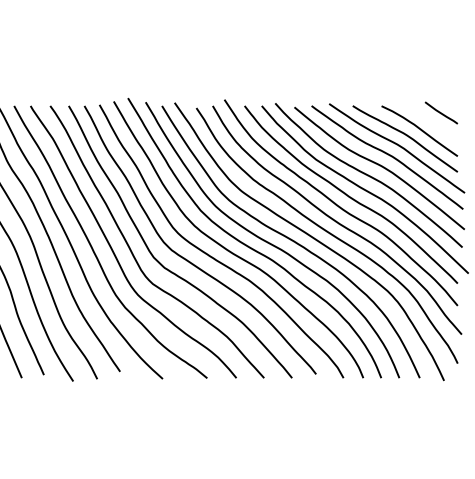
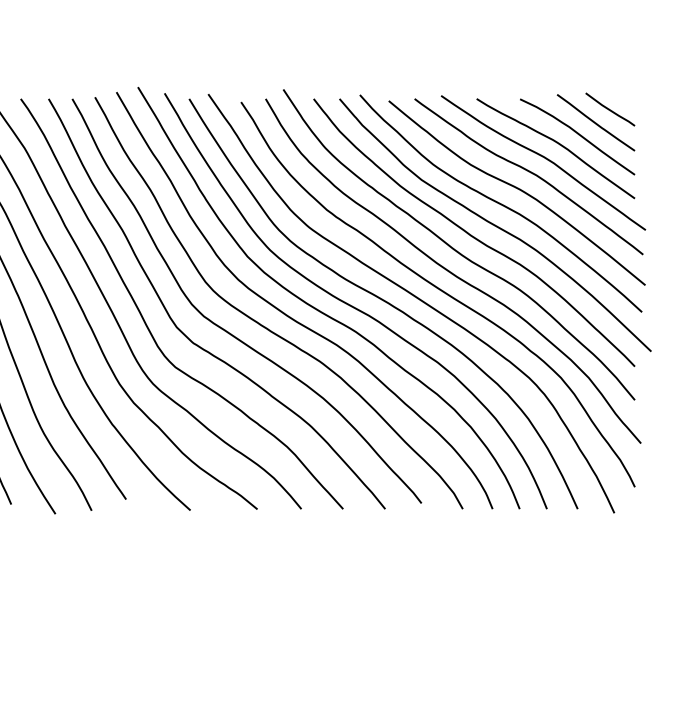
line: (431, 121) -> (595, 122), added

